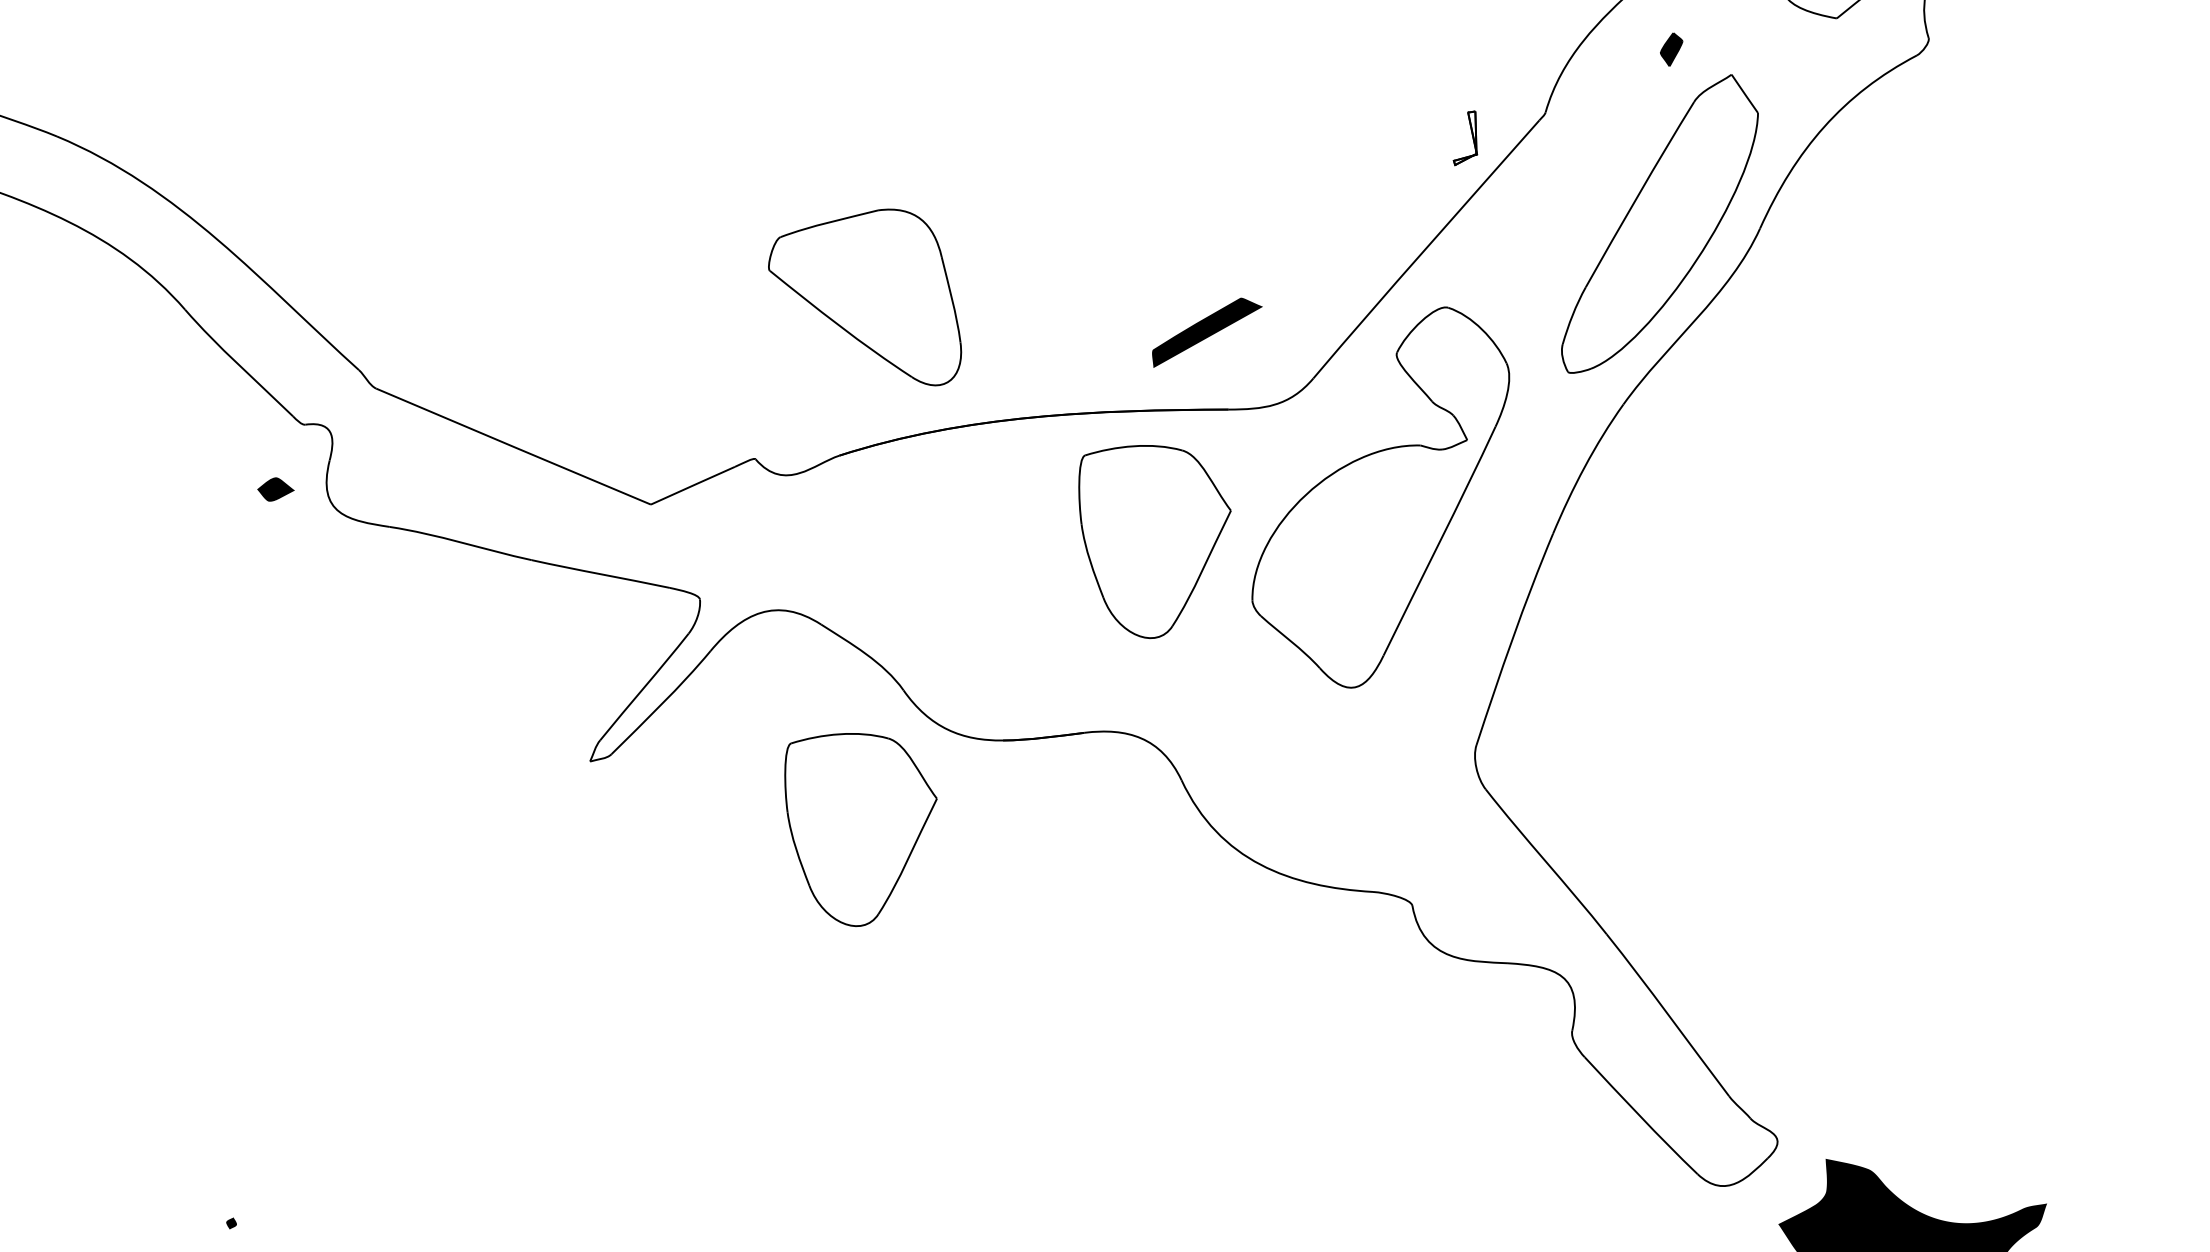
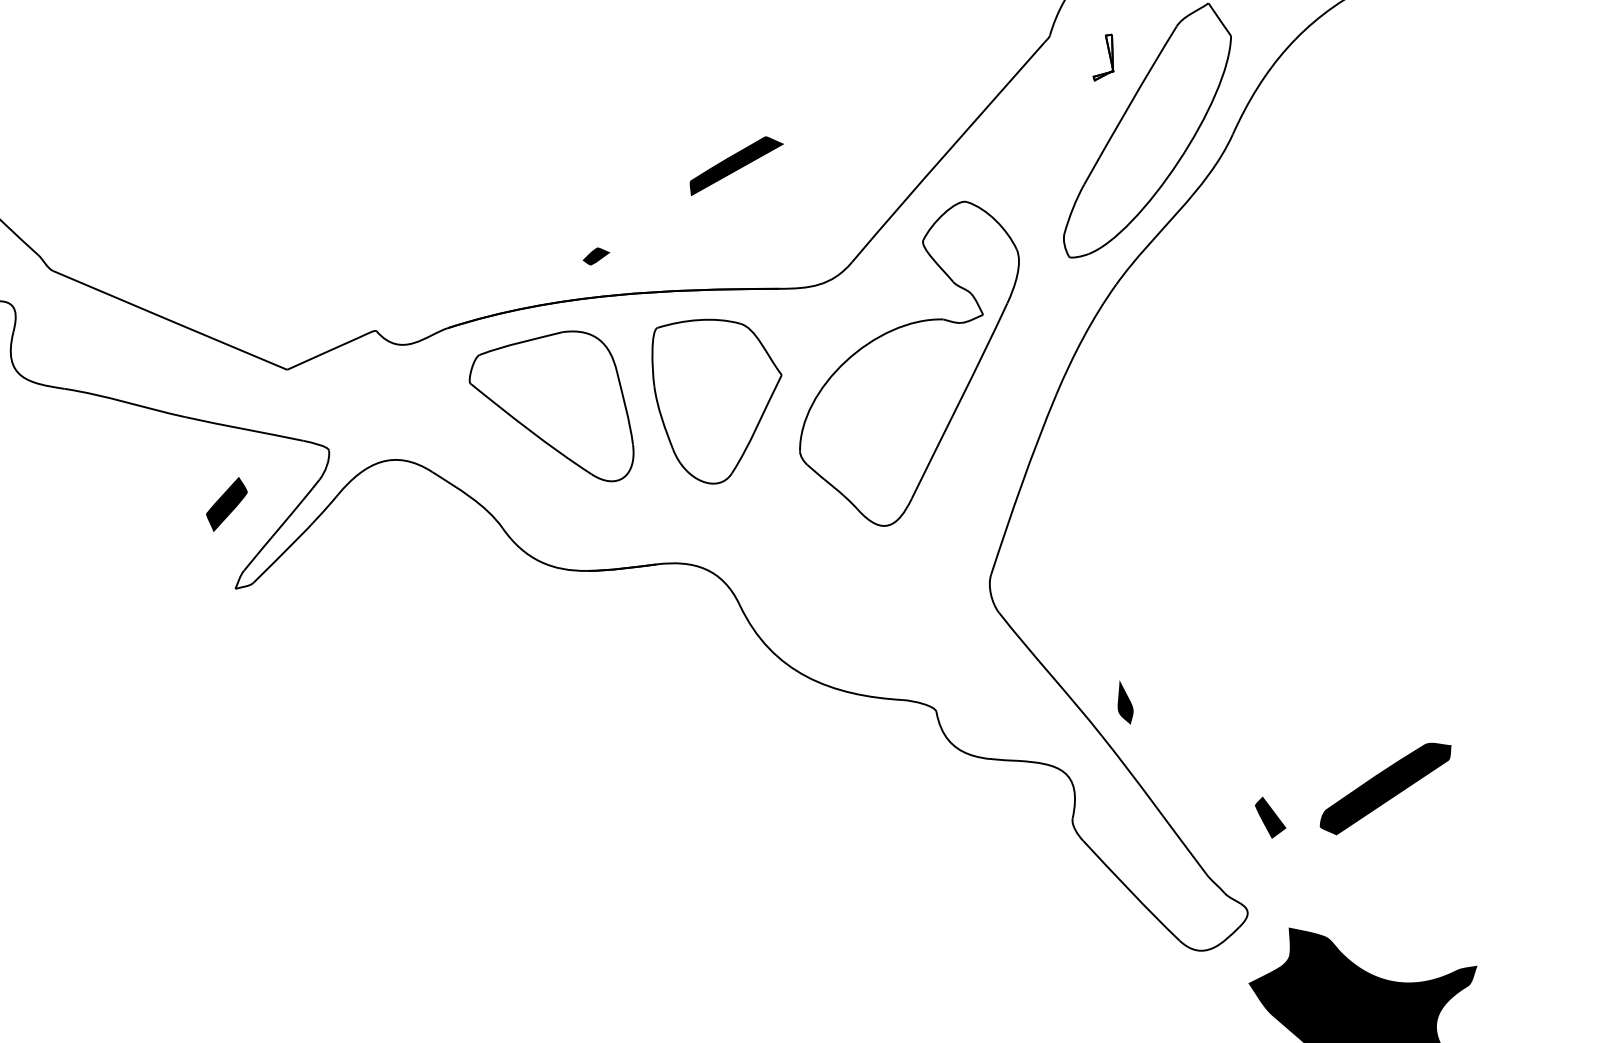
part: (1472, 138) -> (1109, 57), moved
part: (865, 297) -> (552, 406), moved
part: (1207, 332) -> (737, 165), moved
fill: (1013, 371) -> (596, 256), added
fill: (579, 662) -> (226, 504), added
part: (860, 829) -> (465, 646), removed
part: (1634, 894) -> (1125, 702), added
part: (1939, 996) -> (1385, 789), added
part: (1804, 1029) -> (1270, 817), added

